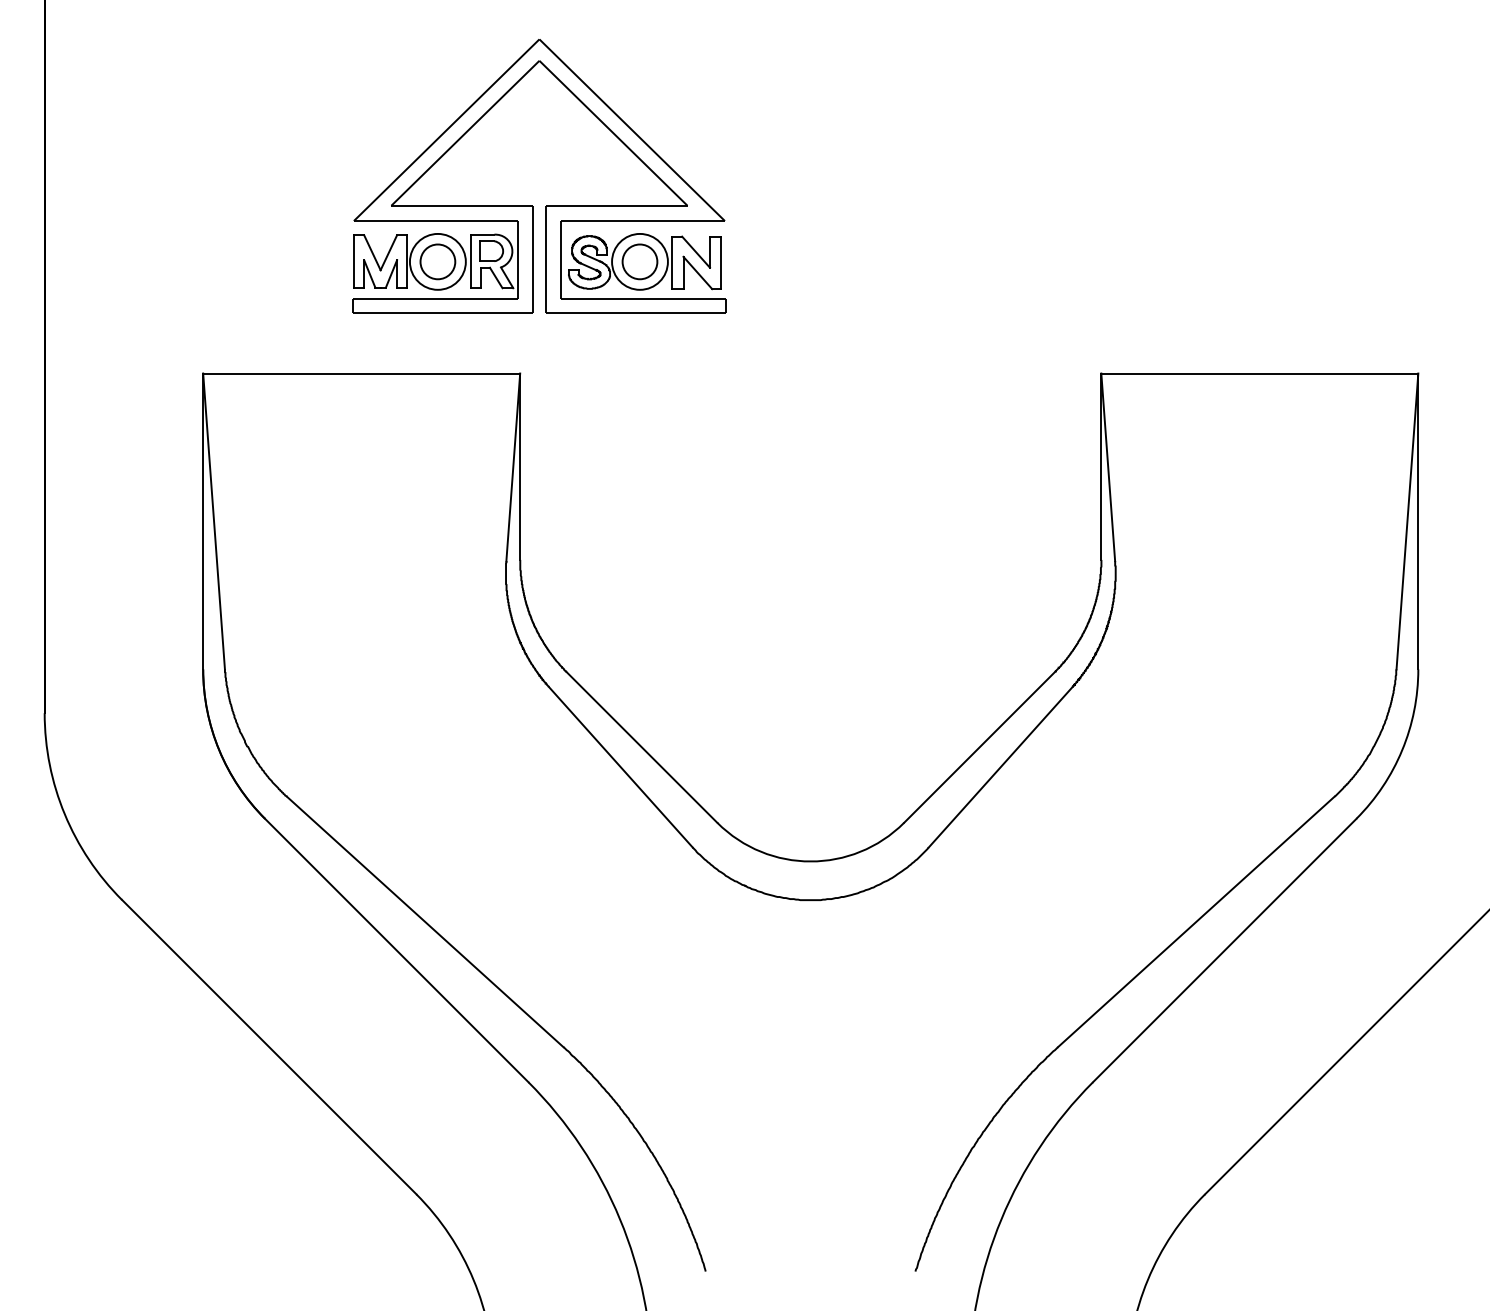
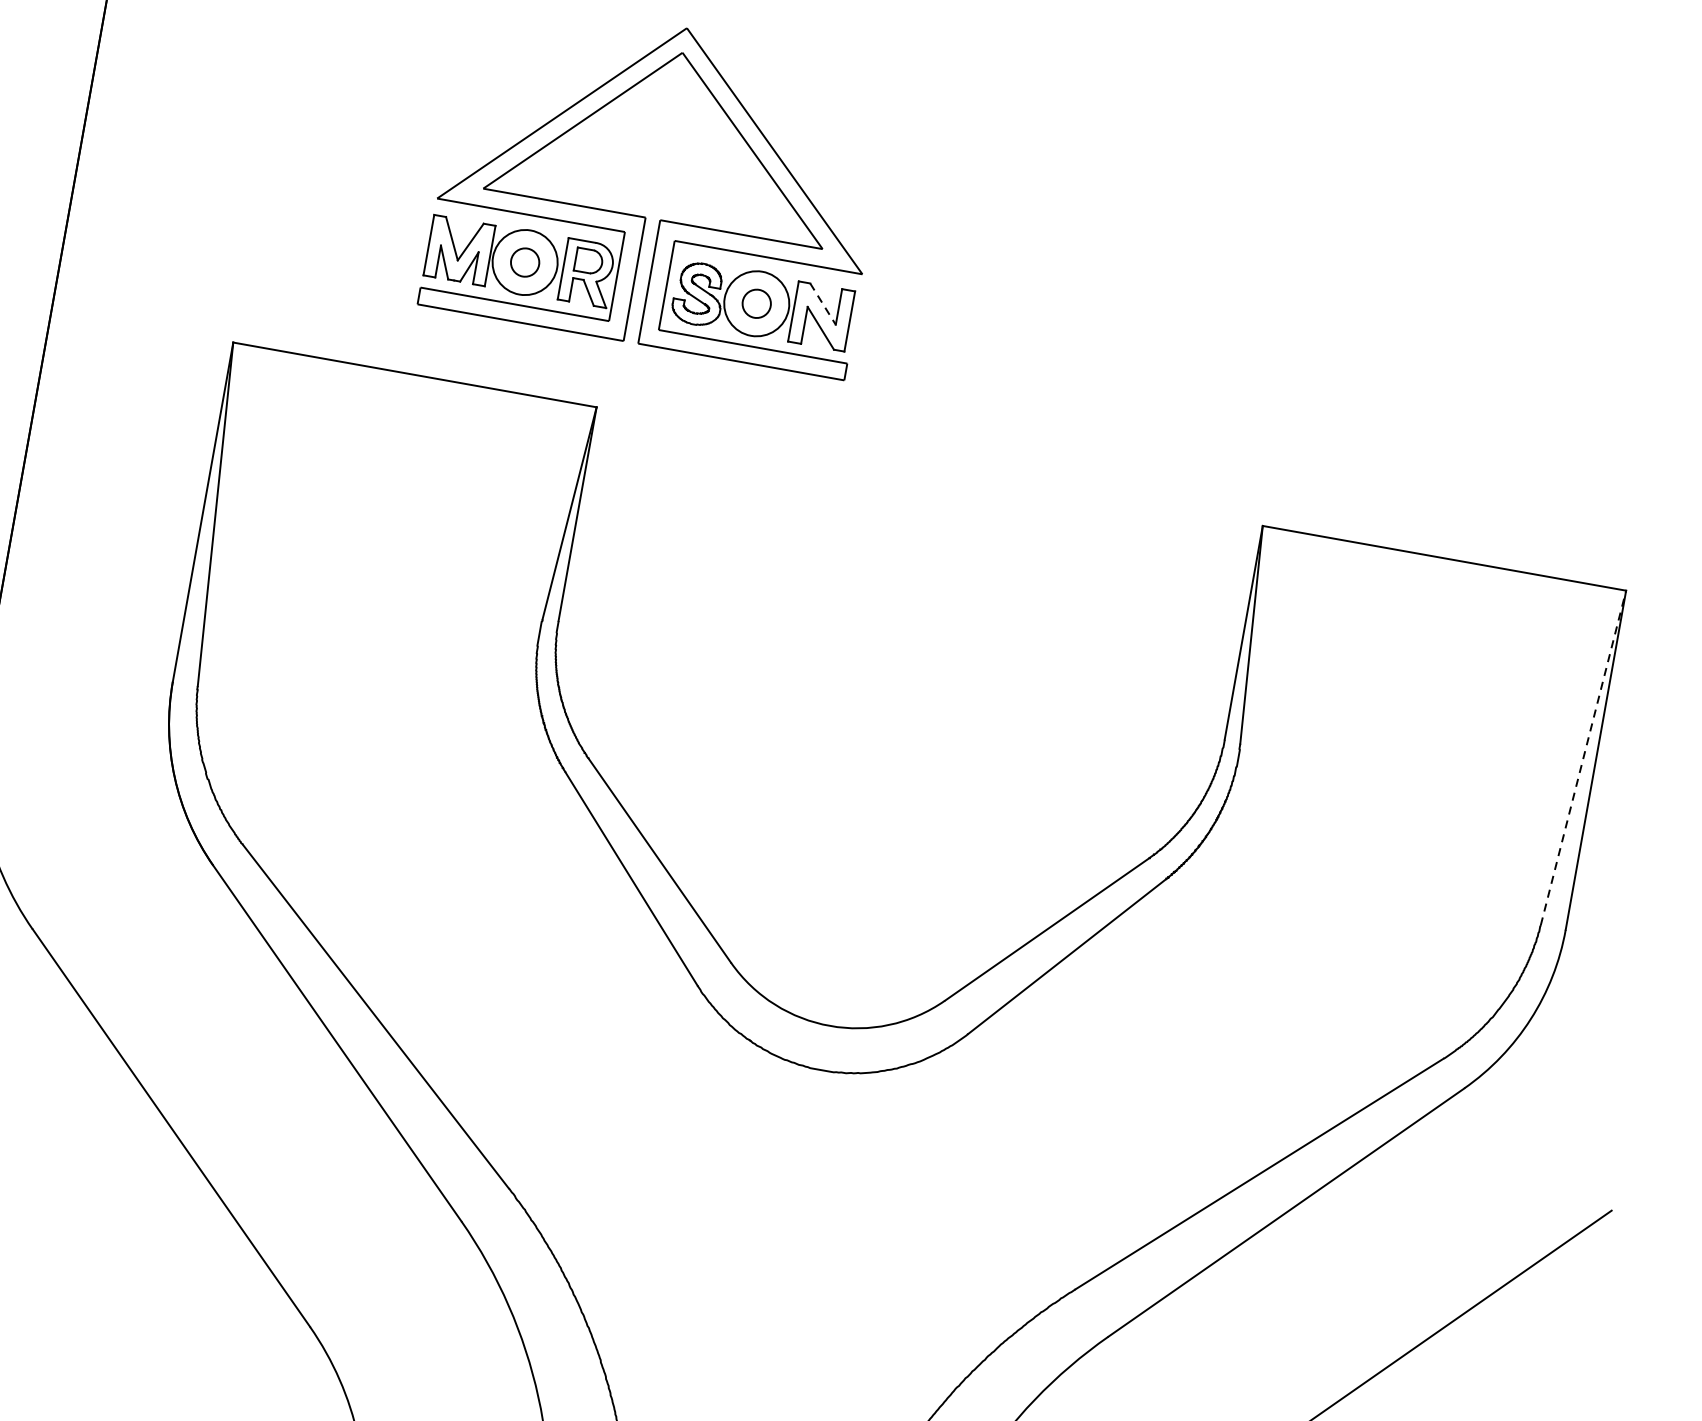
line: (696, 252) -> (823, 304), solid -> dashed
circle: (437, 261) -> (524, 261), size x0.7
circle: (639, 261) -> (756, 303), size x0.7
line: (1407, 520) -> (1583, 756), solid -> dashed

